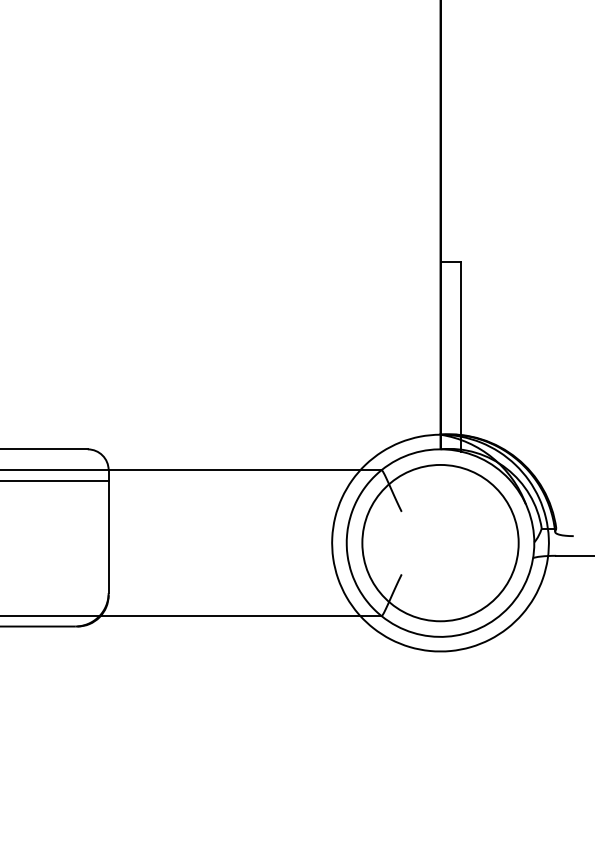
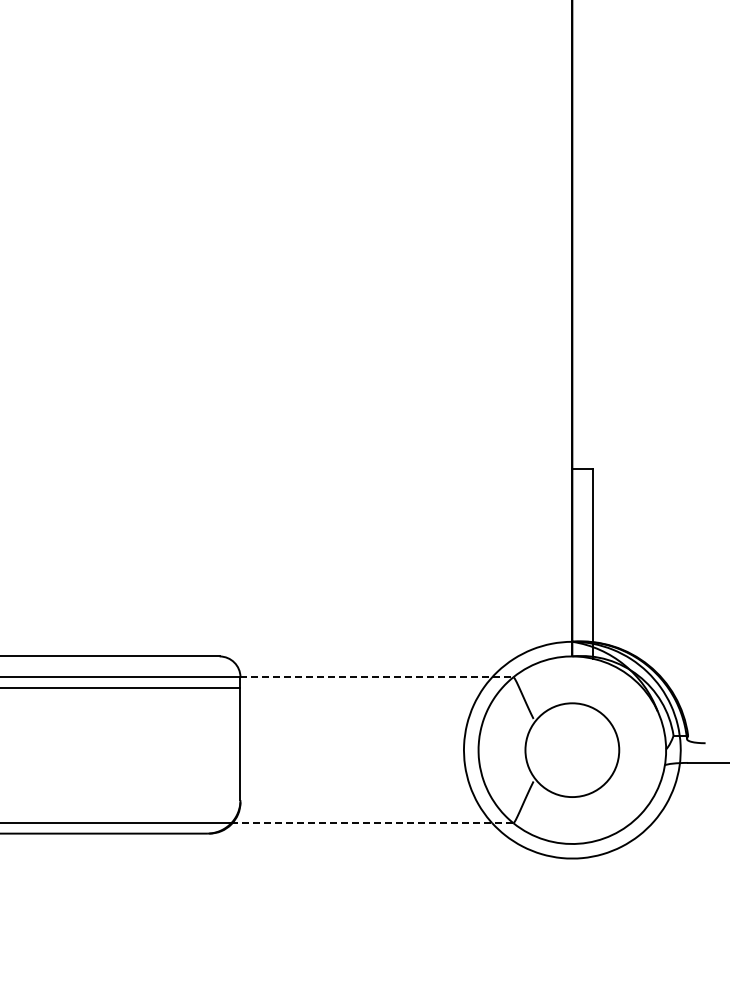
line: (245, 470) -> (377, 677), solid -> dashed
circle: (440, 543) -> (572, 750), size x0.6
line: (240, 616) -> (372, 823), solid -> dashed

